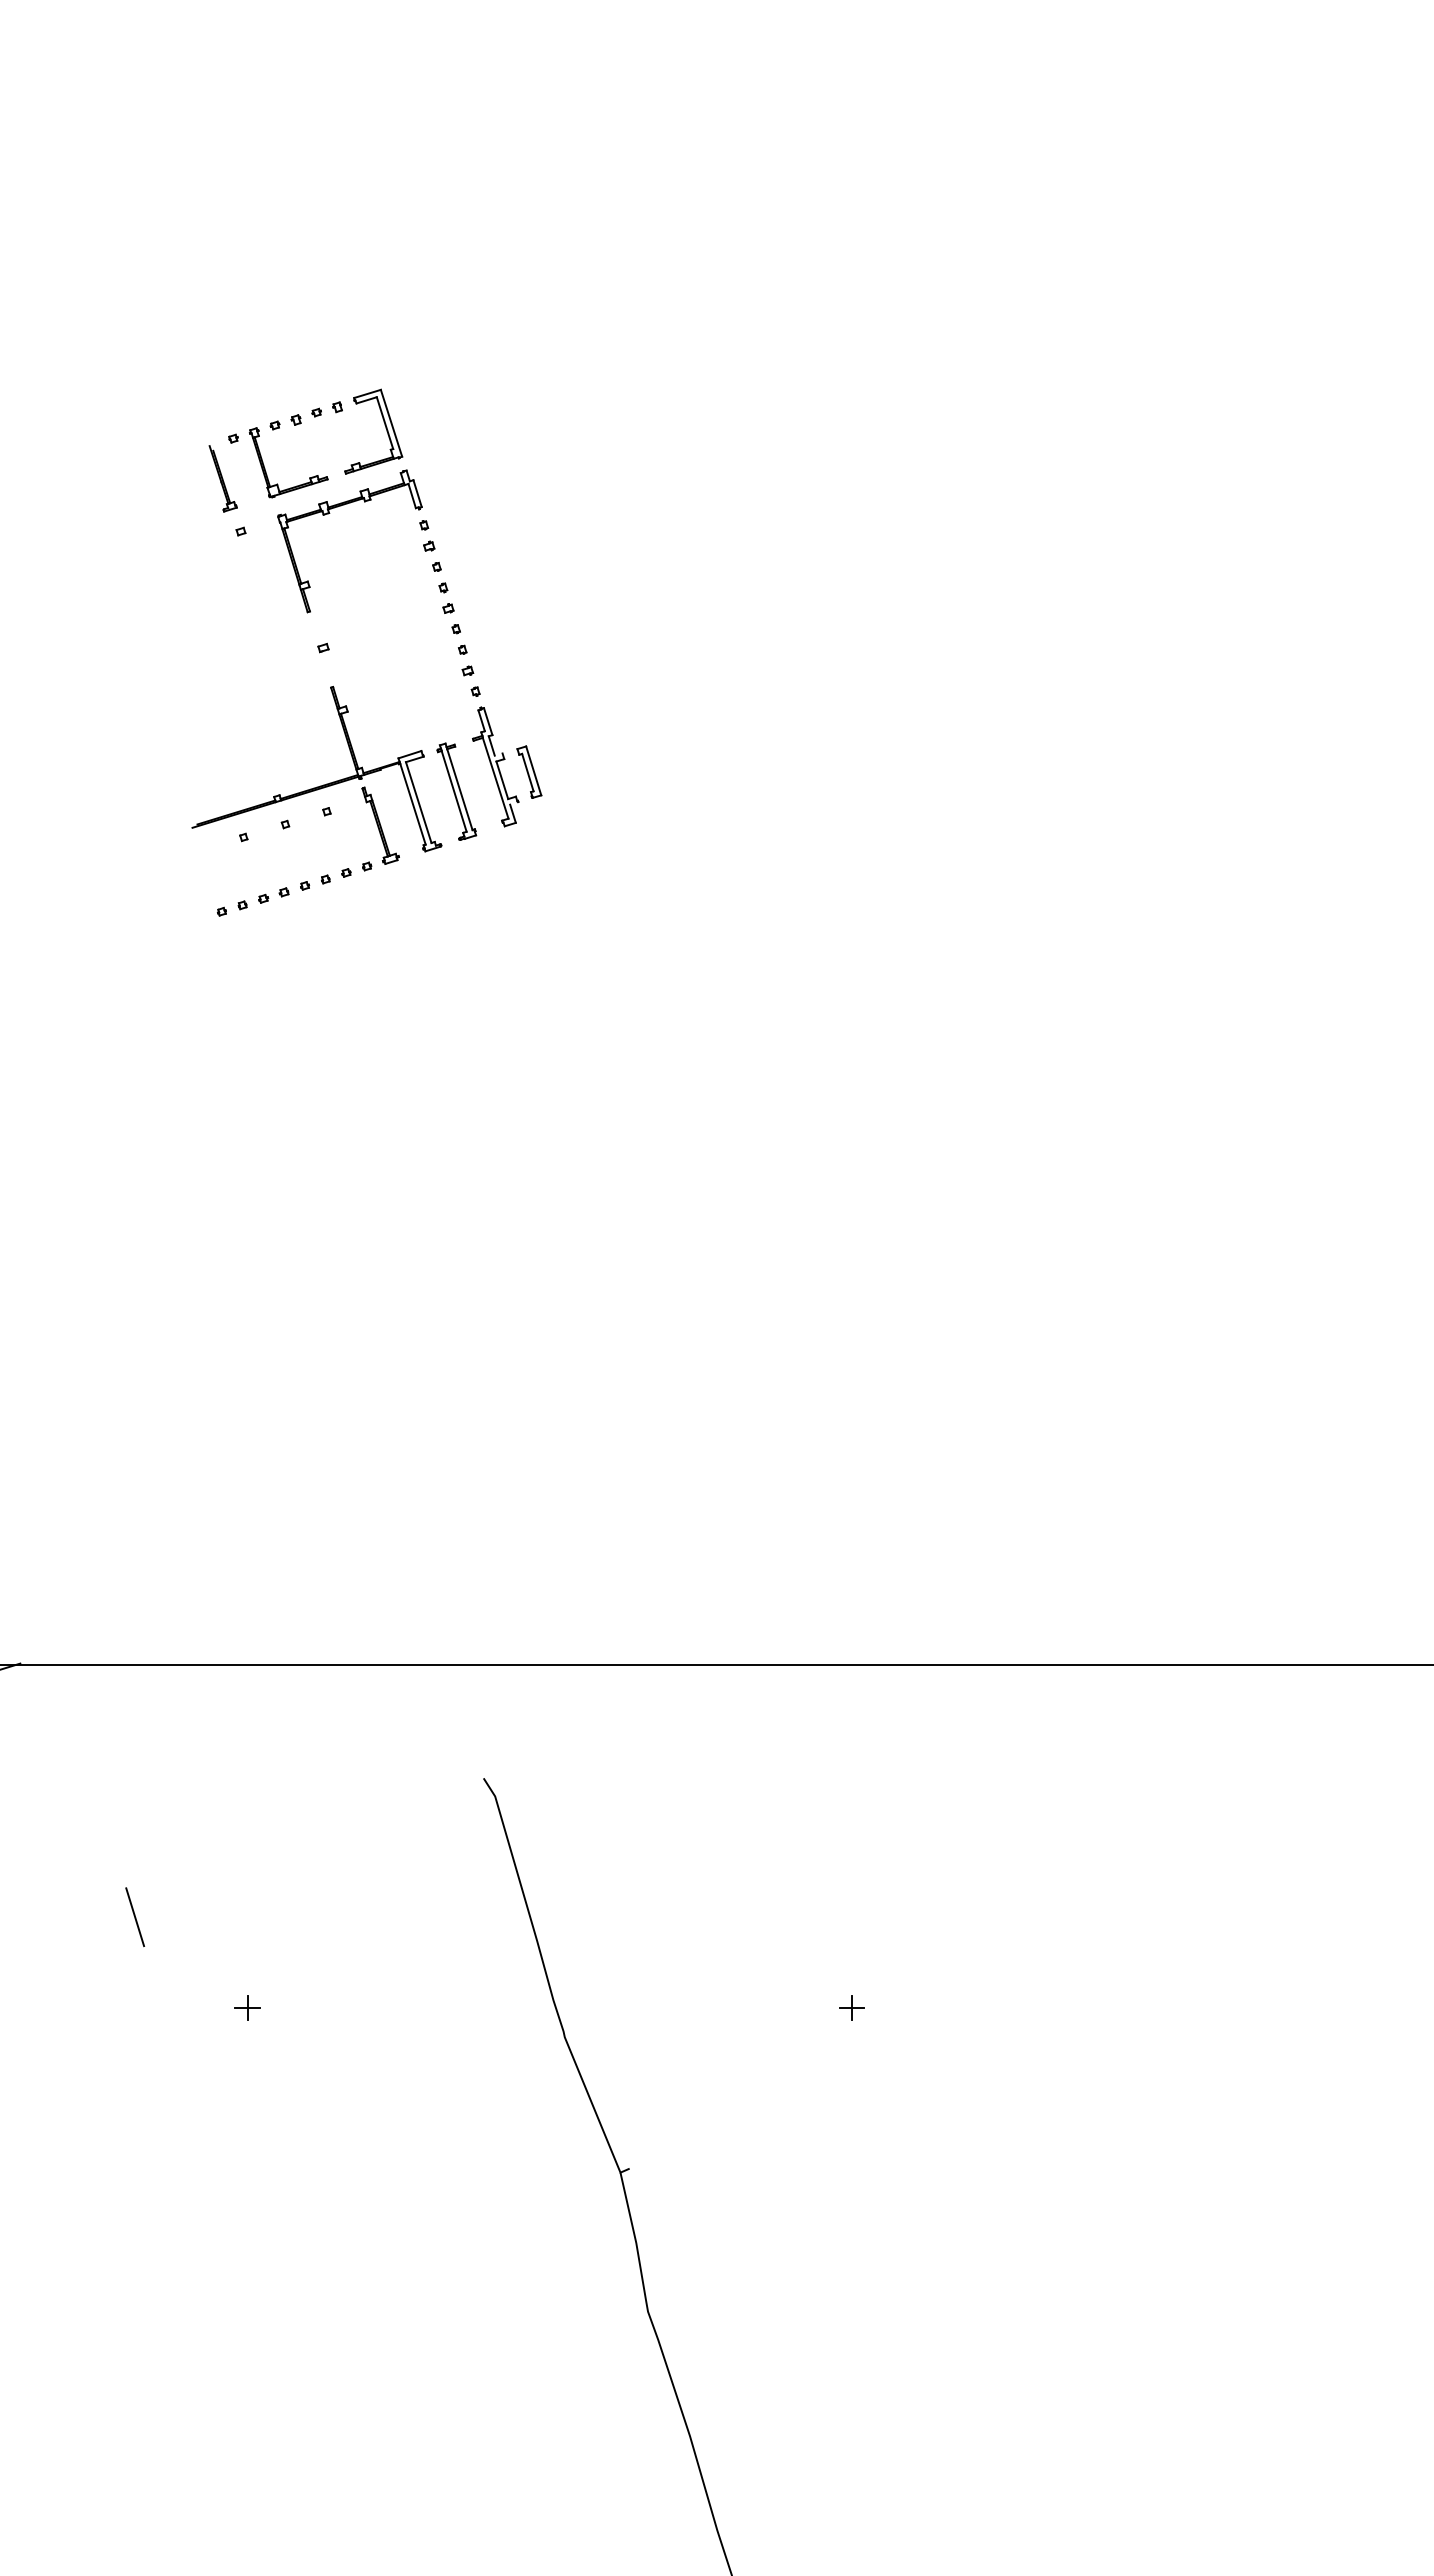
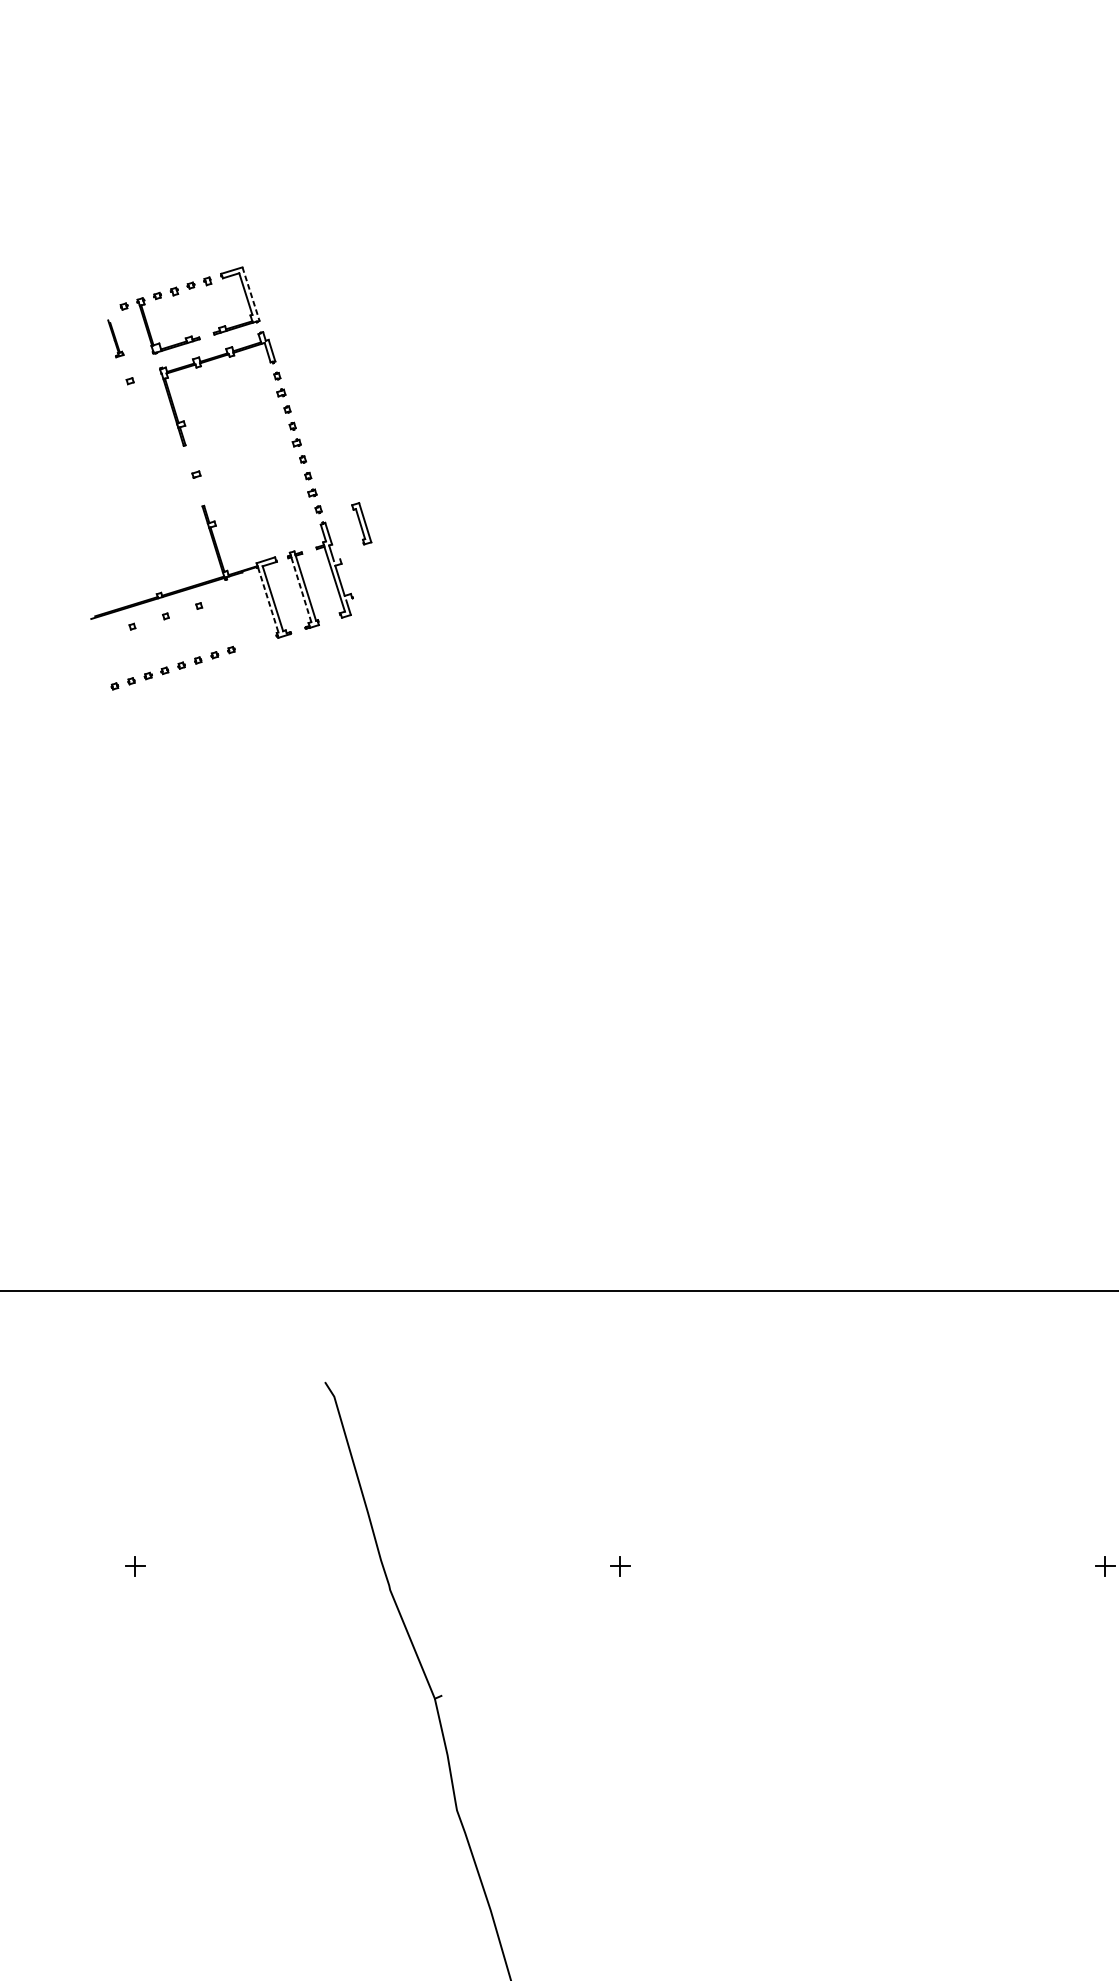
line: (391, 423) -> (251, 294), solid -> dashed
part: (222, 478) -> (115, 338), size x0.7
part: (529, 771) -> (361, 523), moved
line: (454, 790) -> (301, 589), solid -> dashed
line: (413, 804) -> (268, 600), solid -> dashed
part: (380, 825) -> (242, 617), removed
line: (135, 1917) -> (45, 1493), removed

